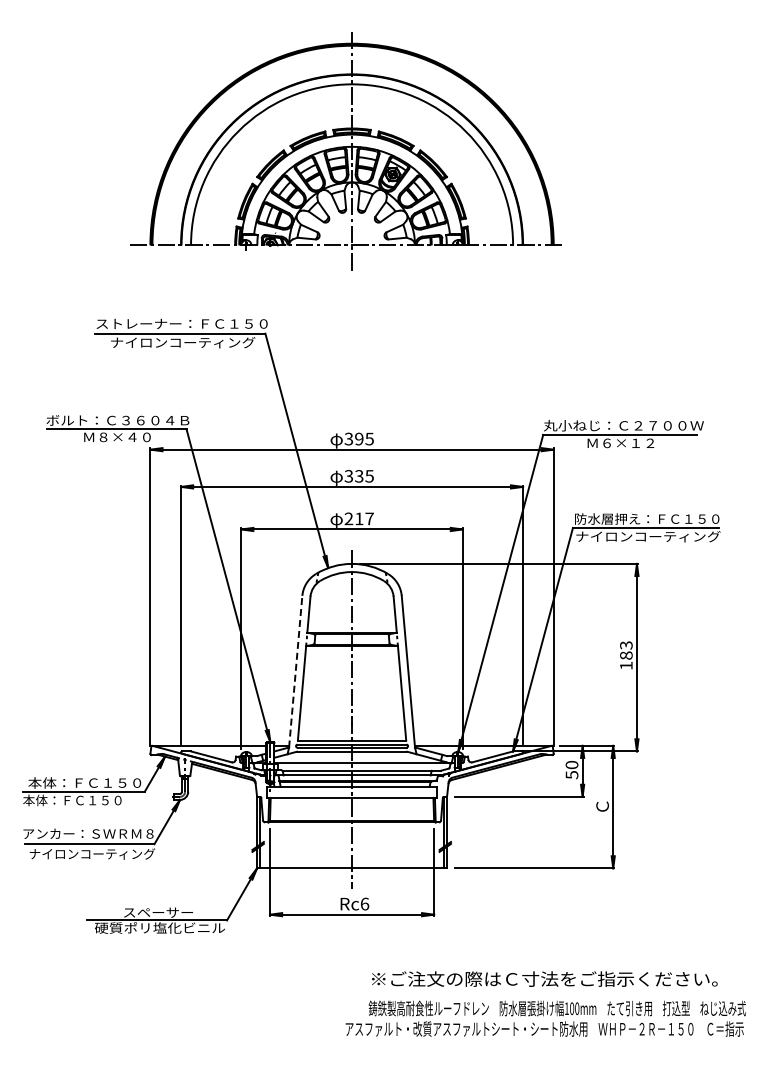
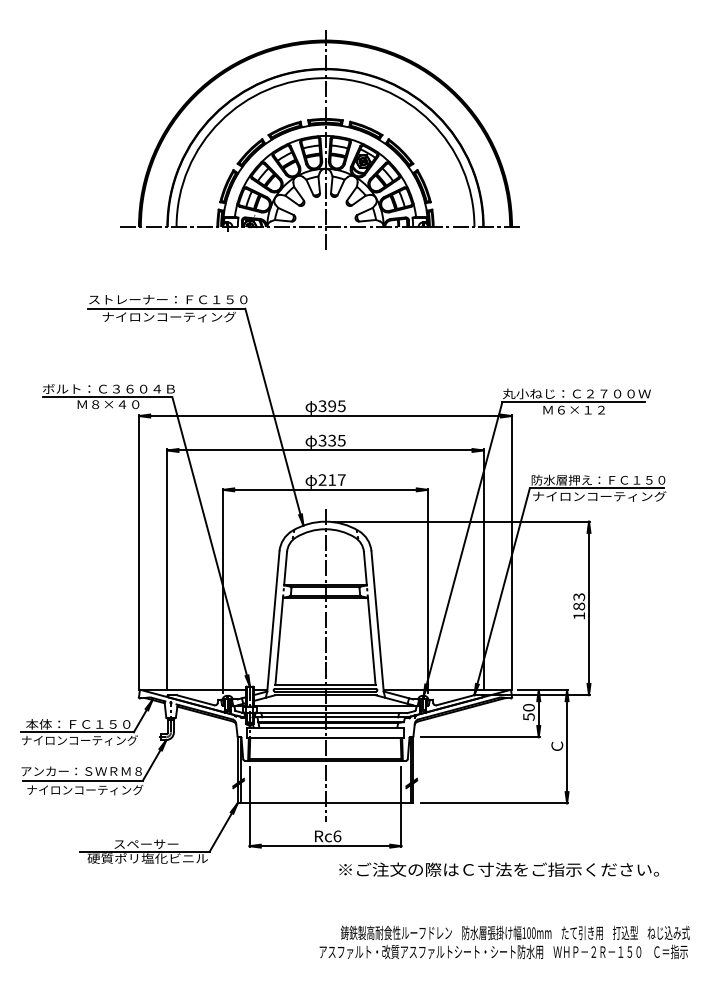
line: (295, 671) -> (273, 621), dashed -> solid
text: (86, 800) -> (79, 740), 本体：ＦＣ１５０ -> ナイロンコーティング
text: (544, 978) -> (498, 869), moved

